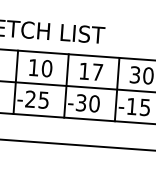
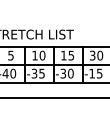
text: (97, 72) -> (71, 55), 17 -> 15
text: (30, 99) -> (34, 73), -25 -> -35

